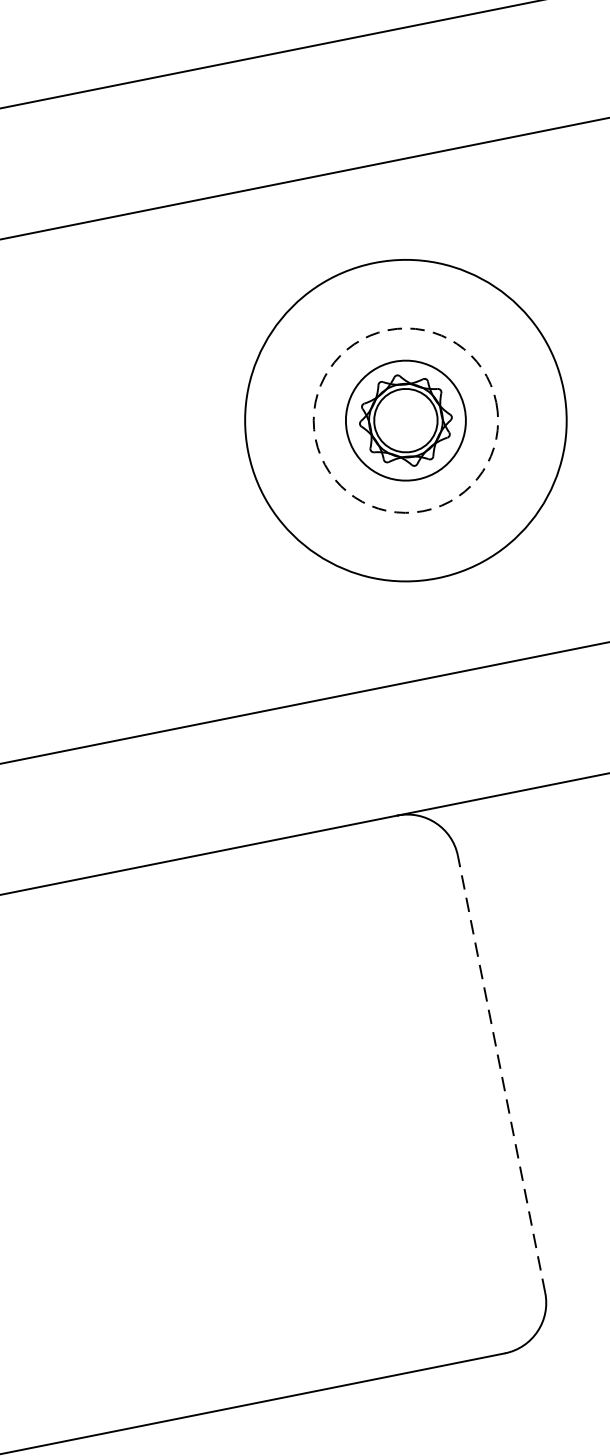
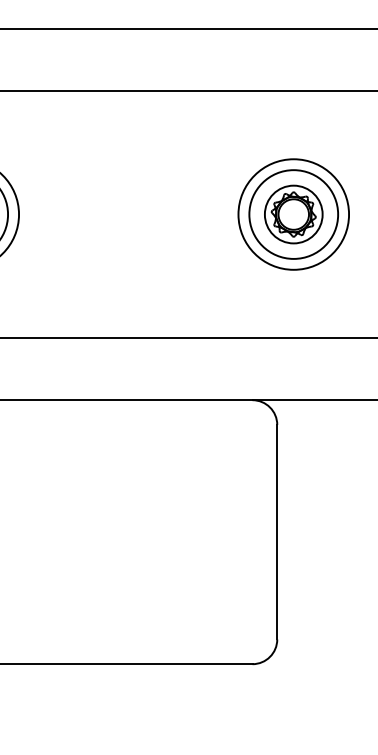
circle: (405, 420) -> (293, 214), dashed -> solid
circle: (405, 420) -> (293, 214), size x0.71
line: (501, 1072) -> (277, 531), dashed -> solid

